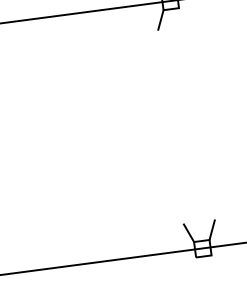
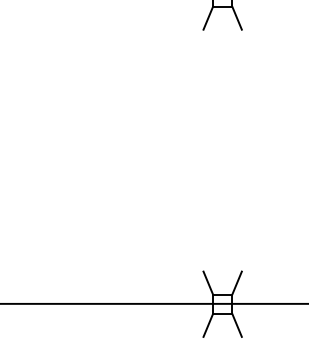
line: (183, 16) -> (236, 17), added
line: (216, 263) -> (236, 324), added
line: (193, 266) -> (208, 324), added

